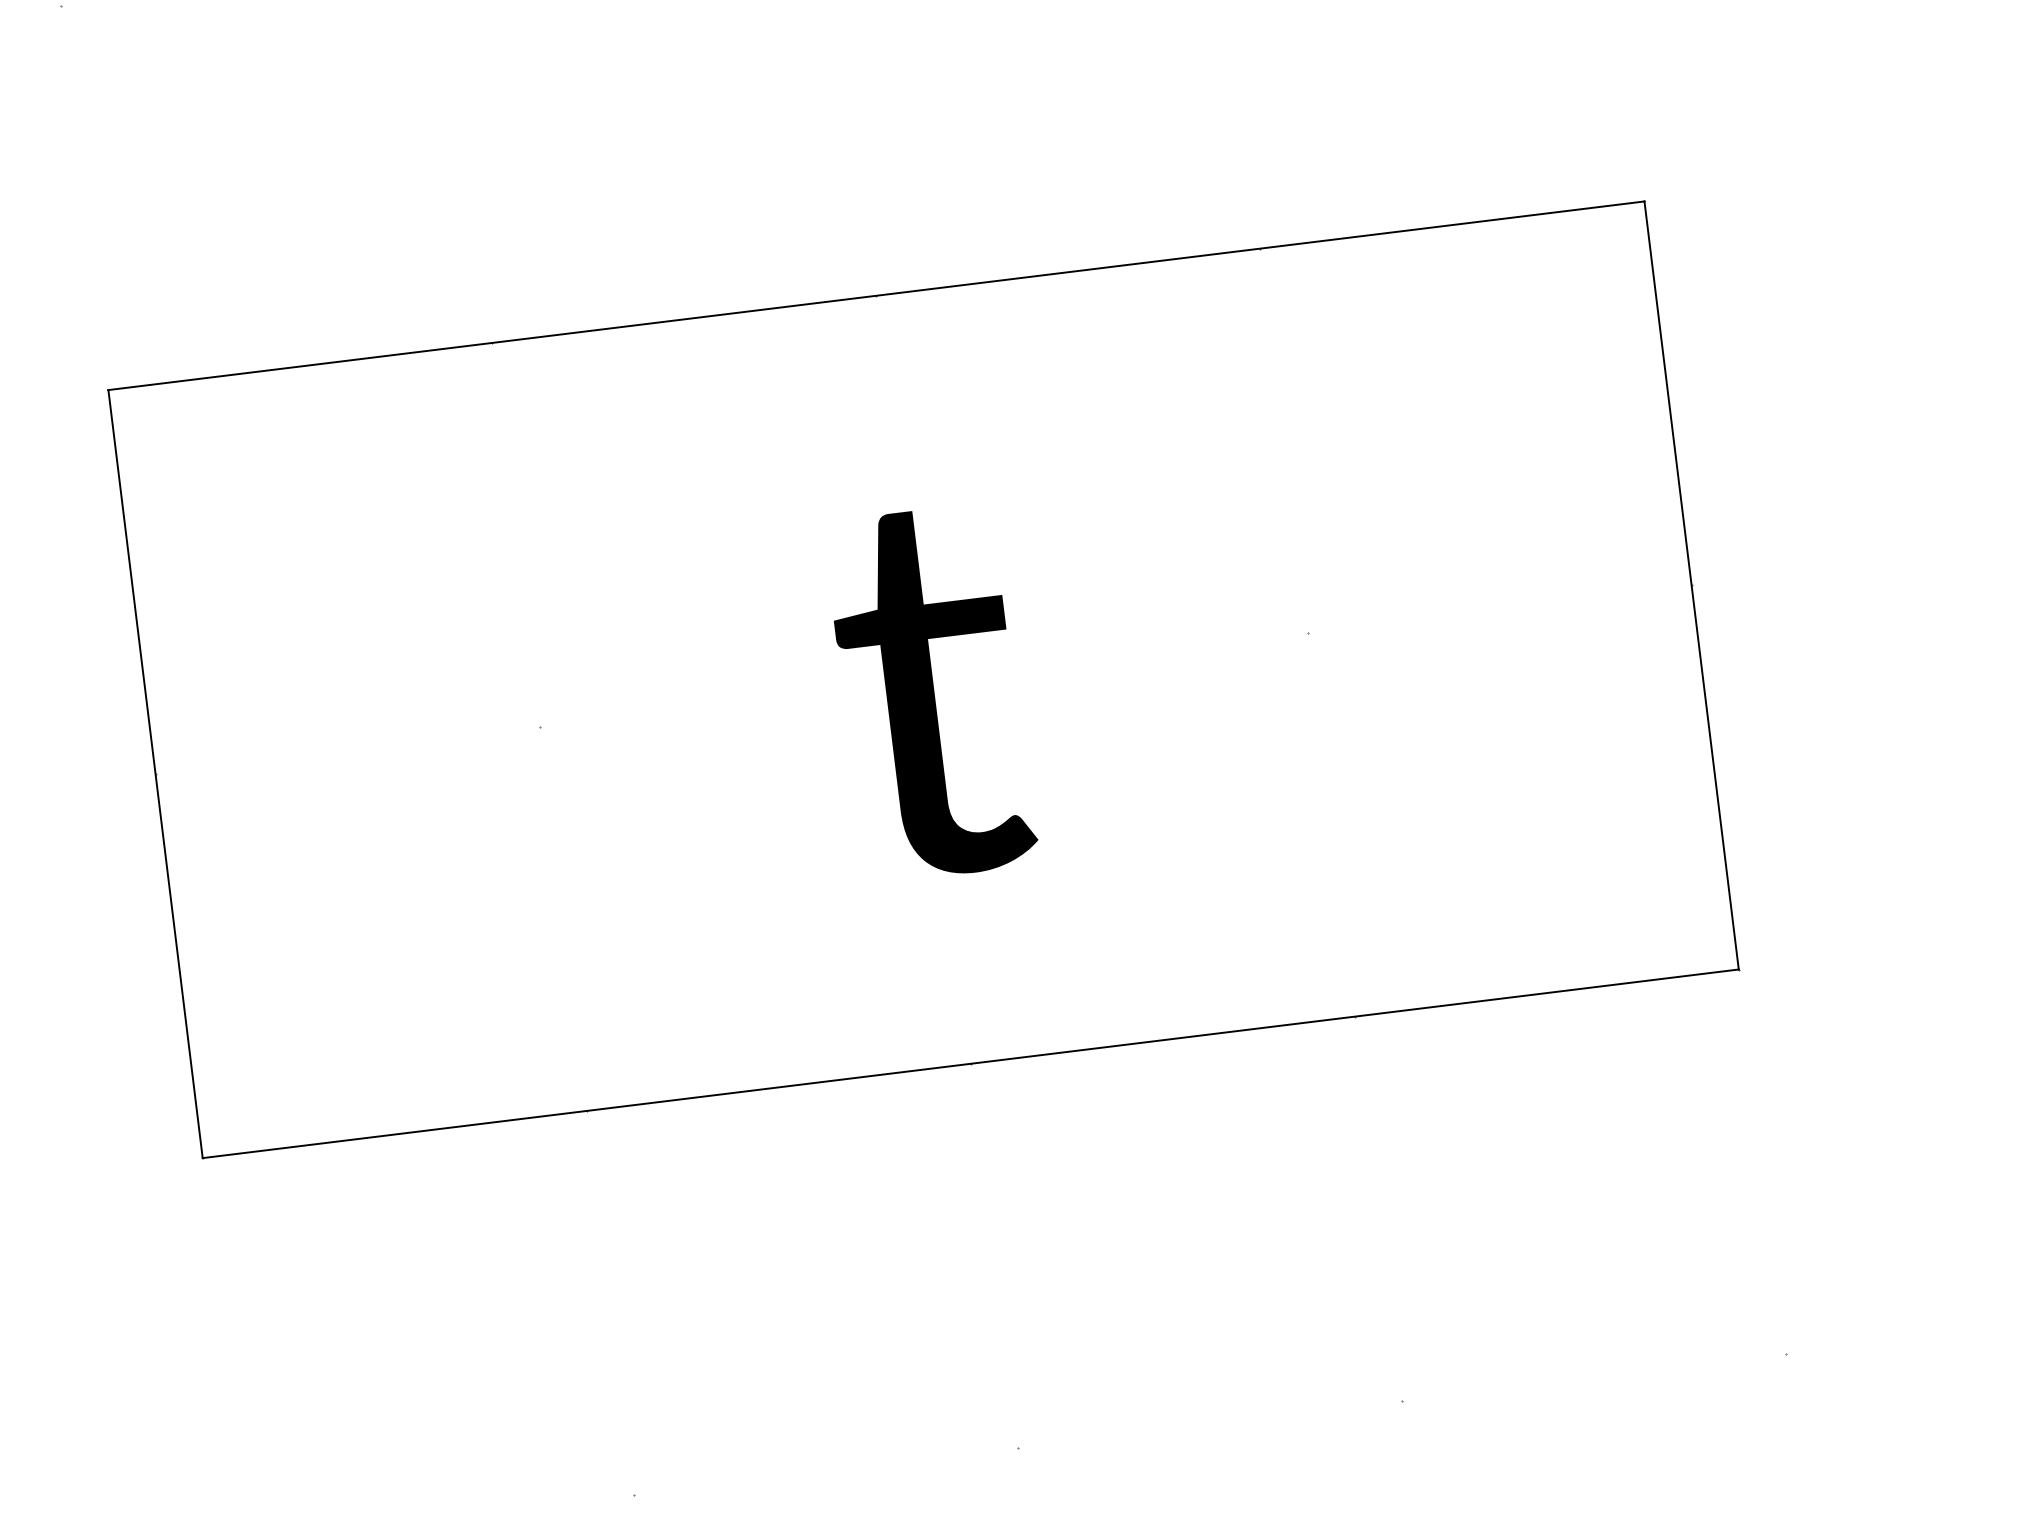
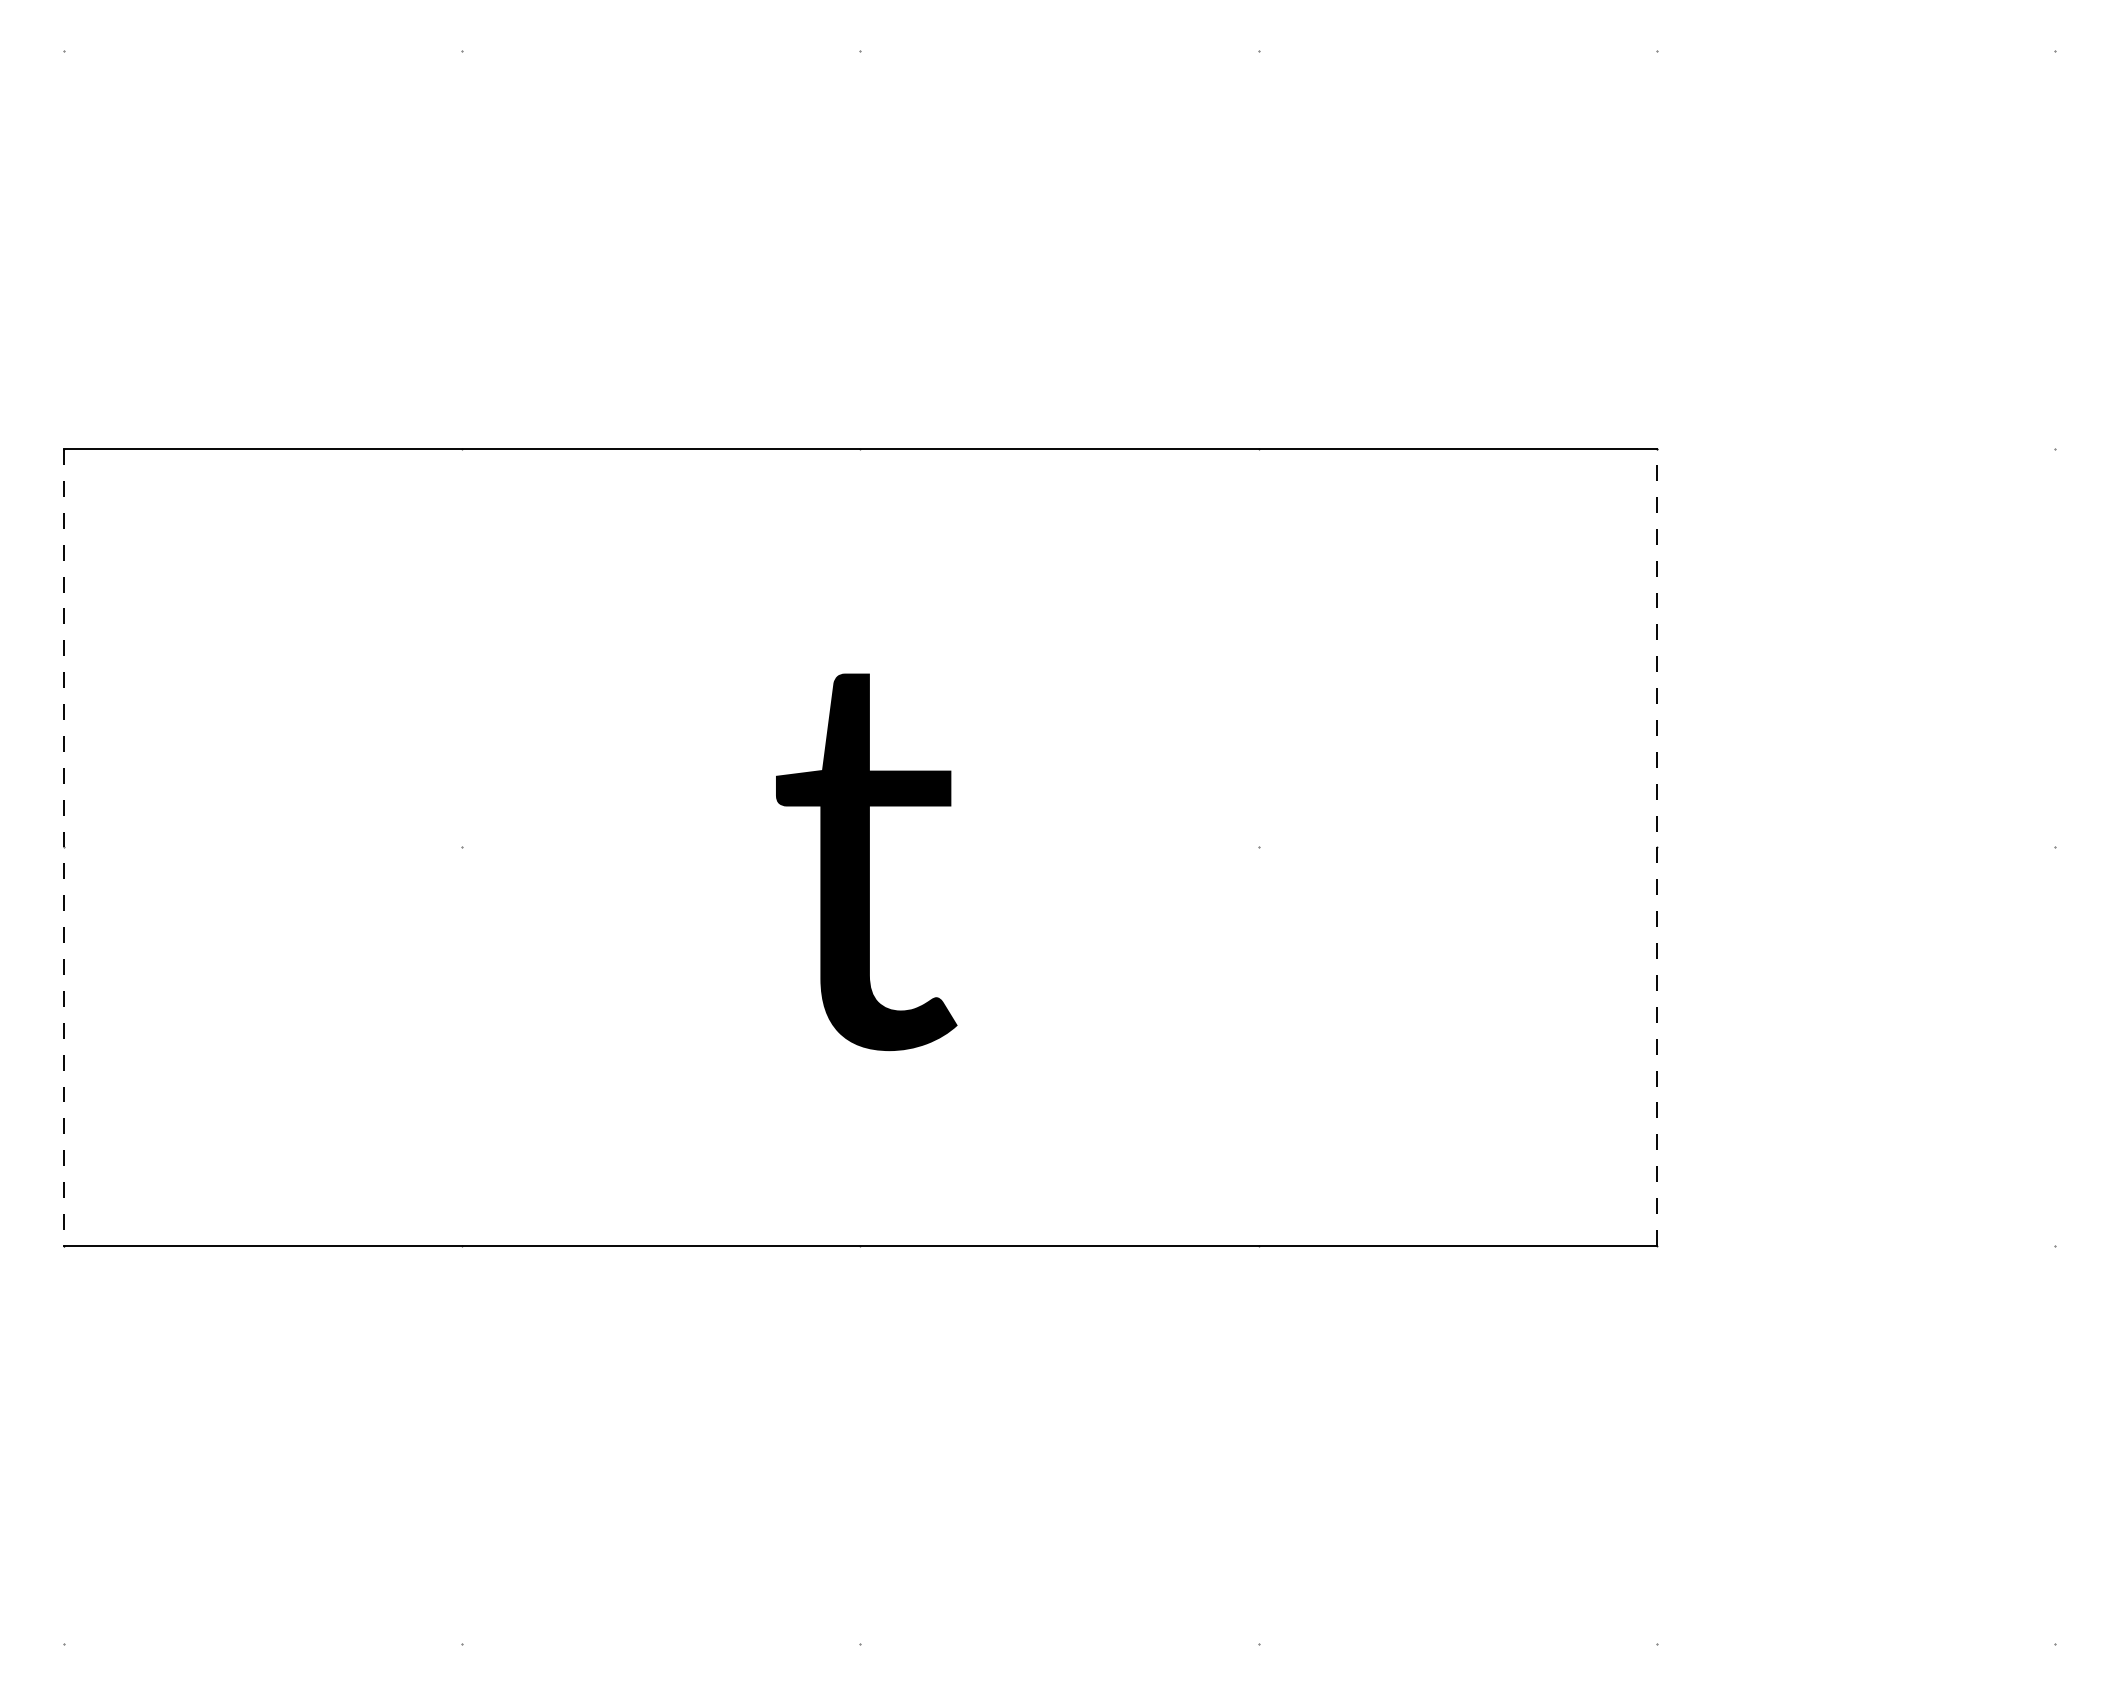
line: (1692, 585) -> (1657, 847), solid -> dashed
line: (155, 774) -> (63, 847), solid -> dashed

